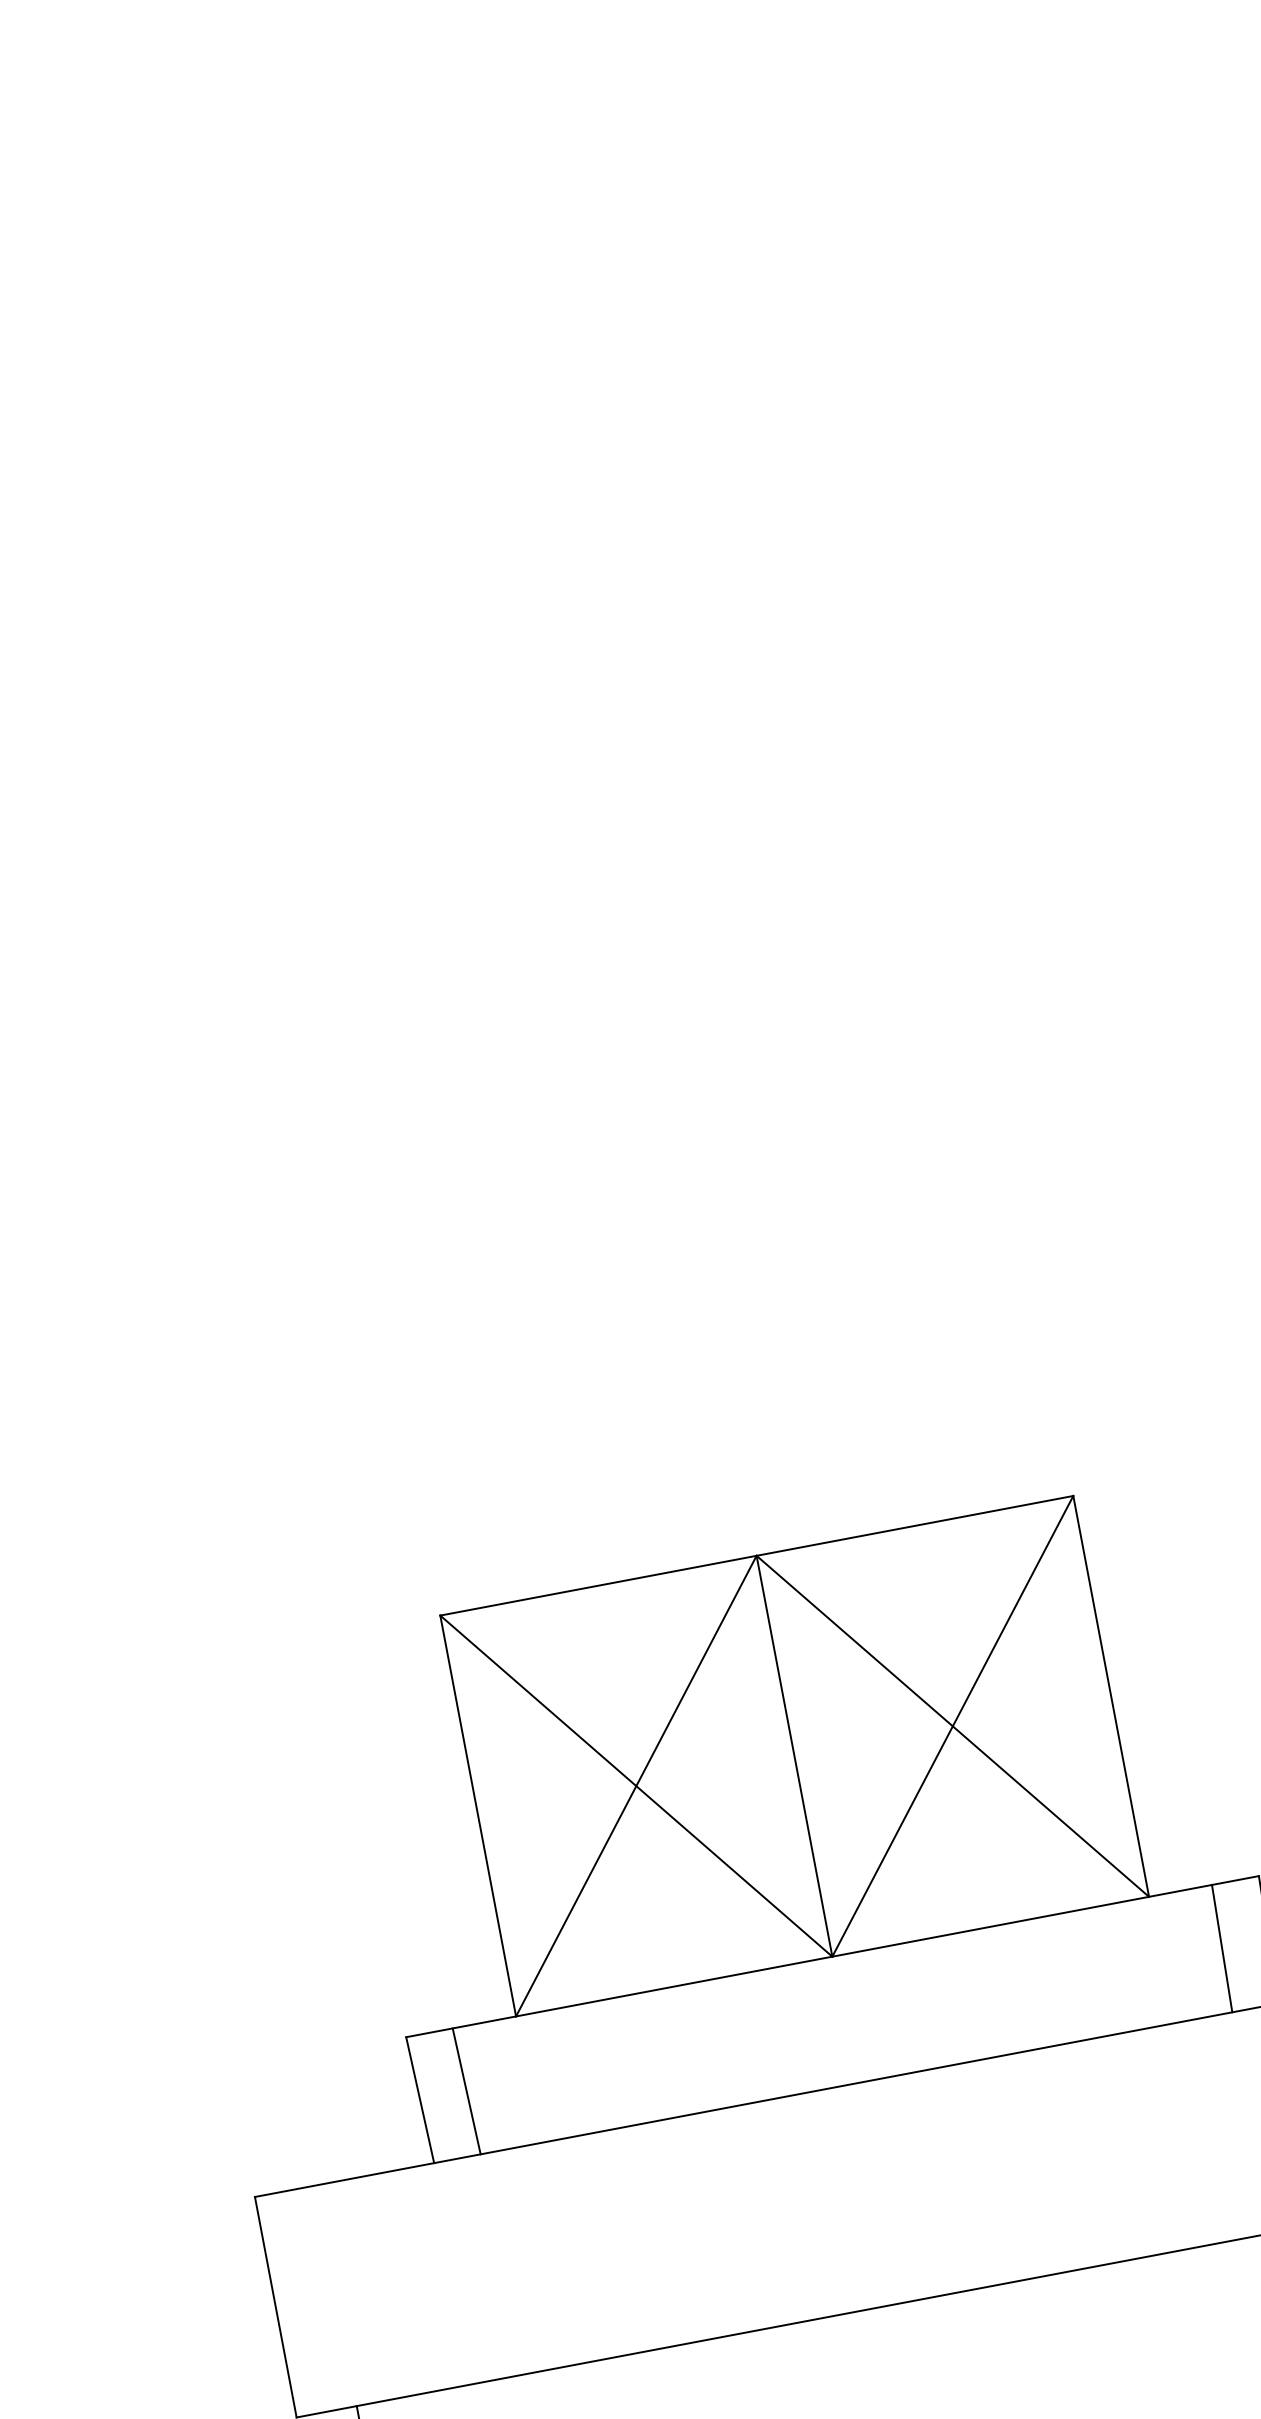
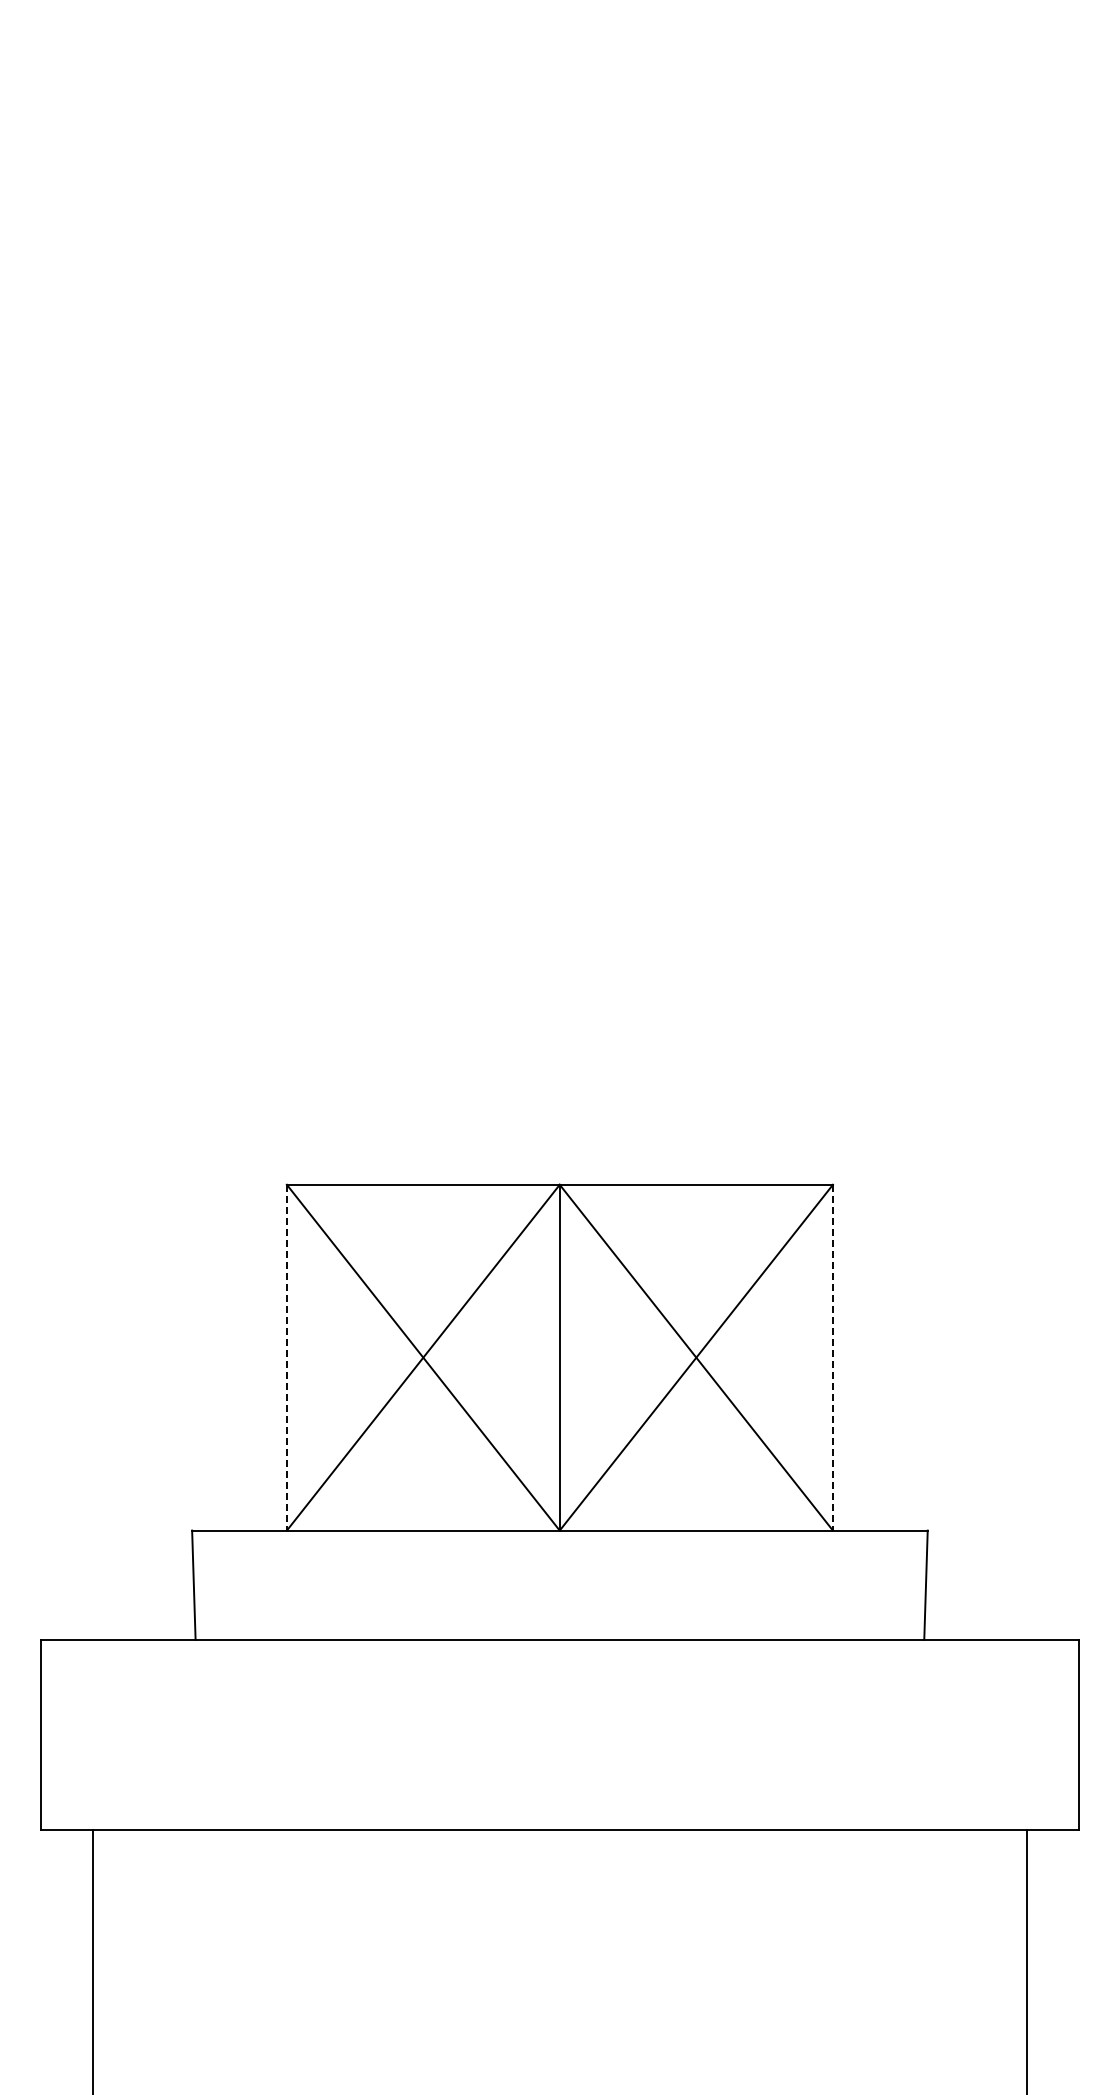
line: (1110, 1696) -> (832, 1357), solid -> dashed
line: (477, 1815) -> (286, 1357), solid -> dashed
line: (1221, 1947) -> (885, 1584), removed
line: (465, 2090) -> (233, 1584), removed

